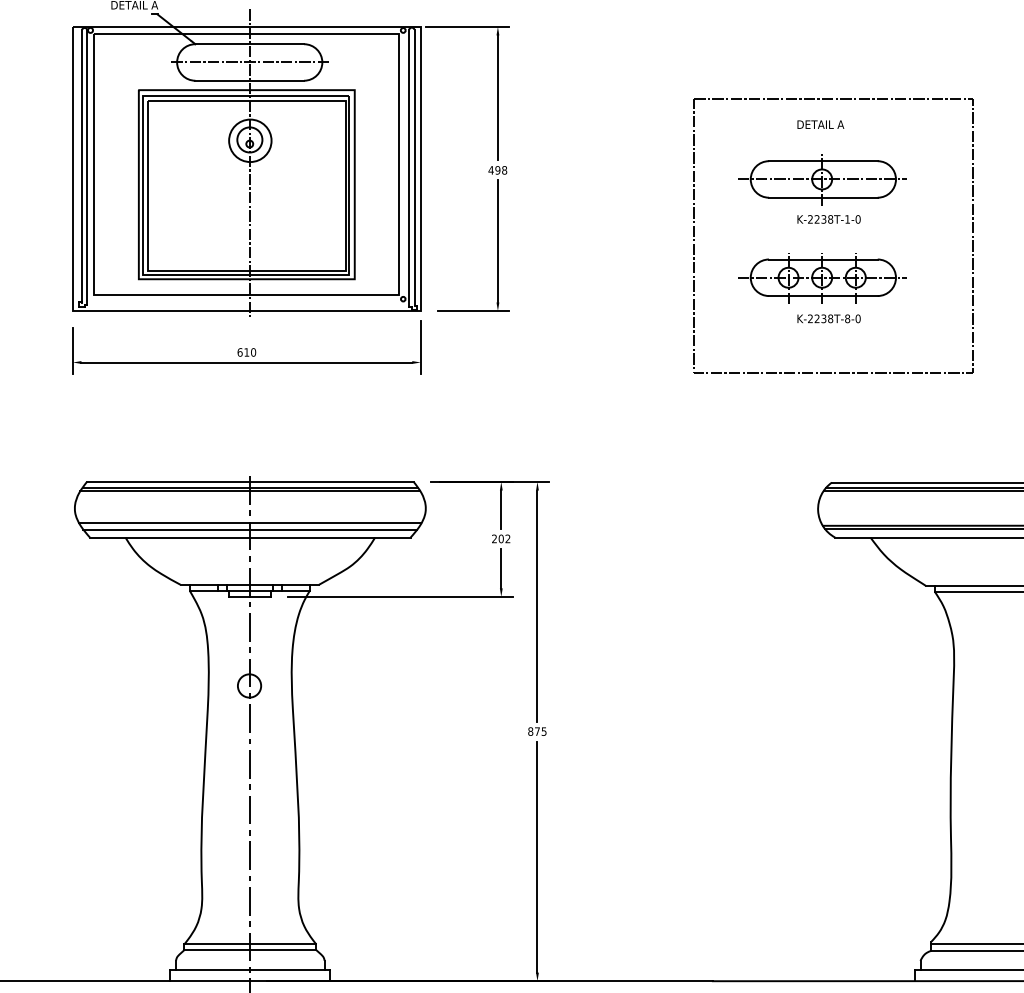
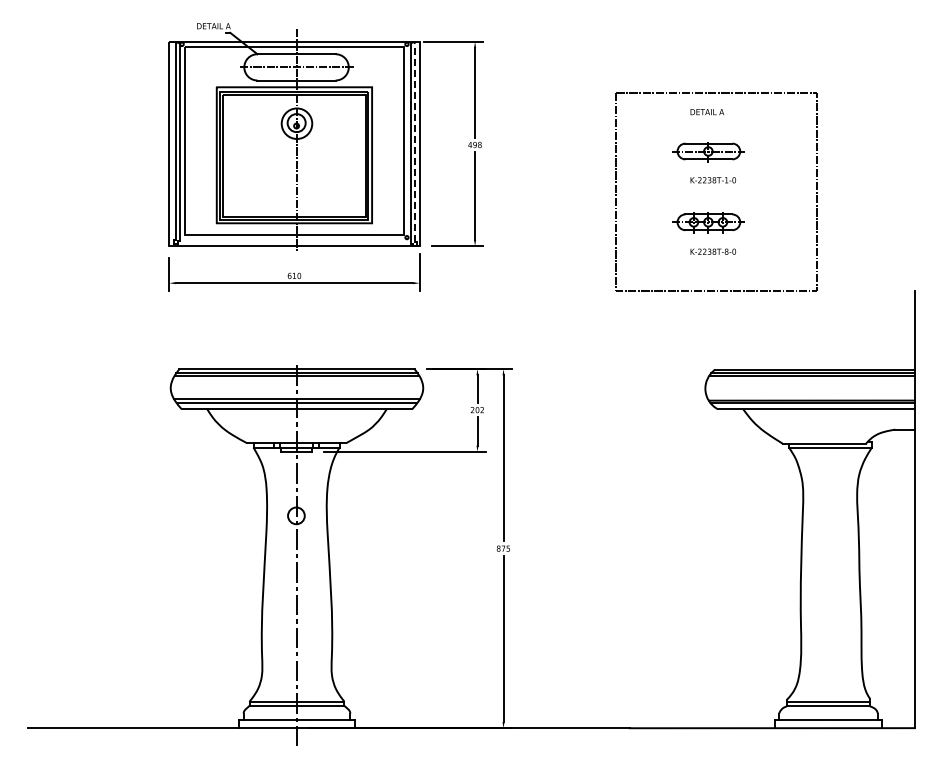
line: (415, 166) -> (415, 142), solid -> dashed
part: (822, 179) -> (708, 151), size x0.6
part: (822, 278) -> (708, 222), size x0.6

